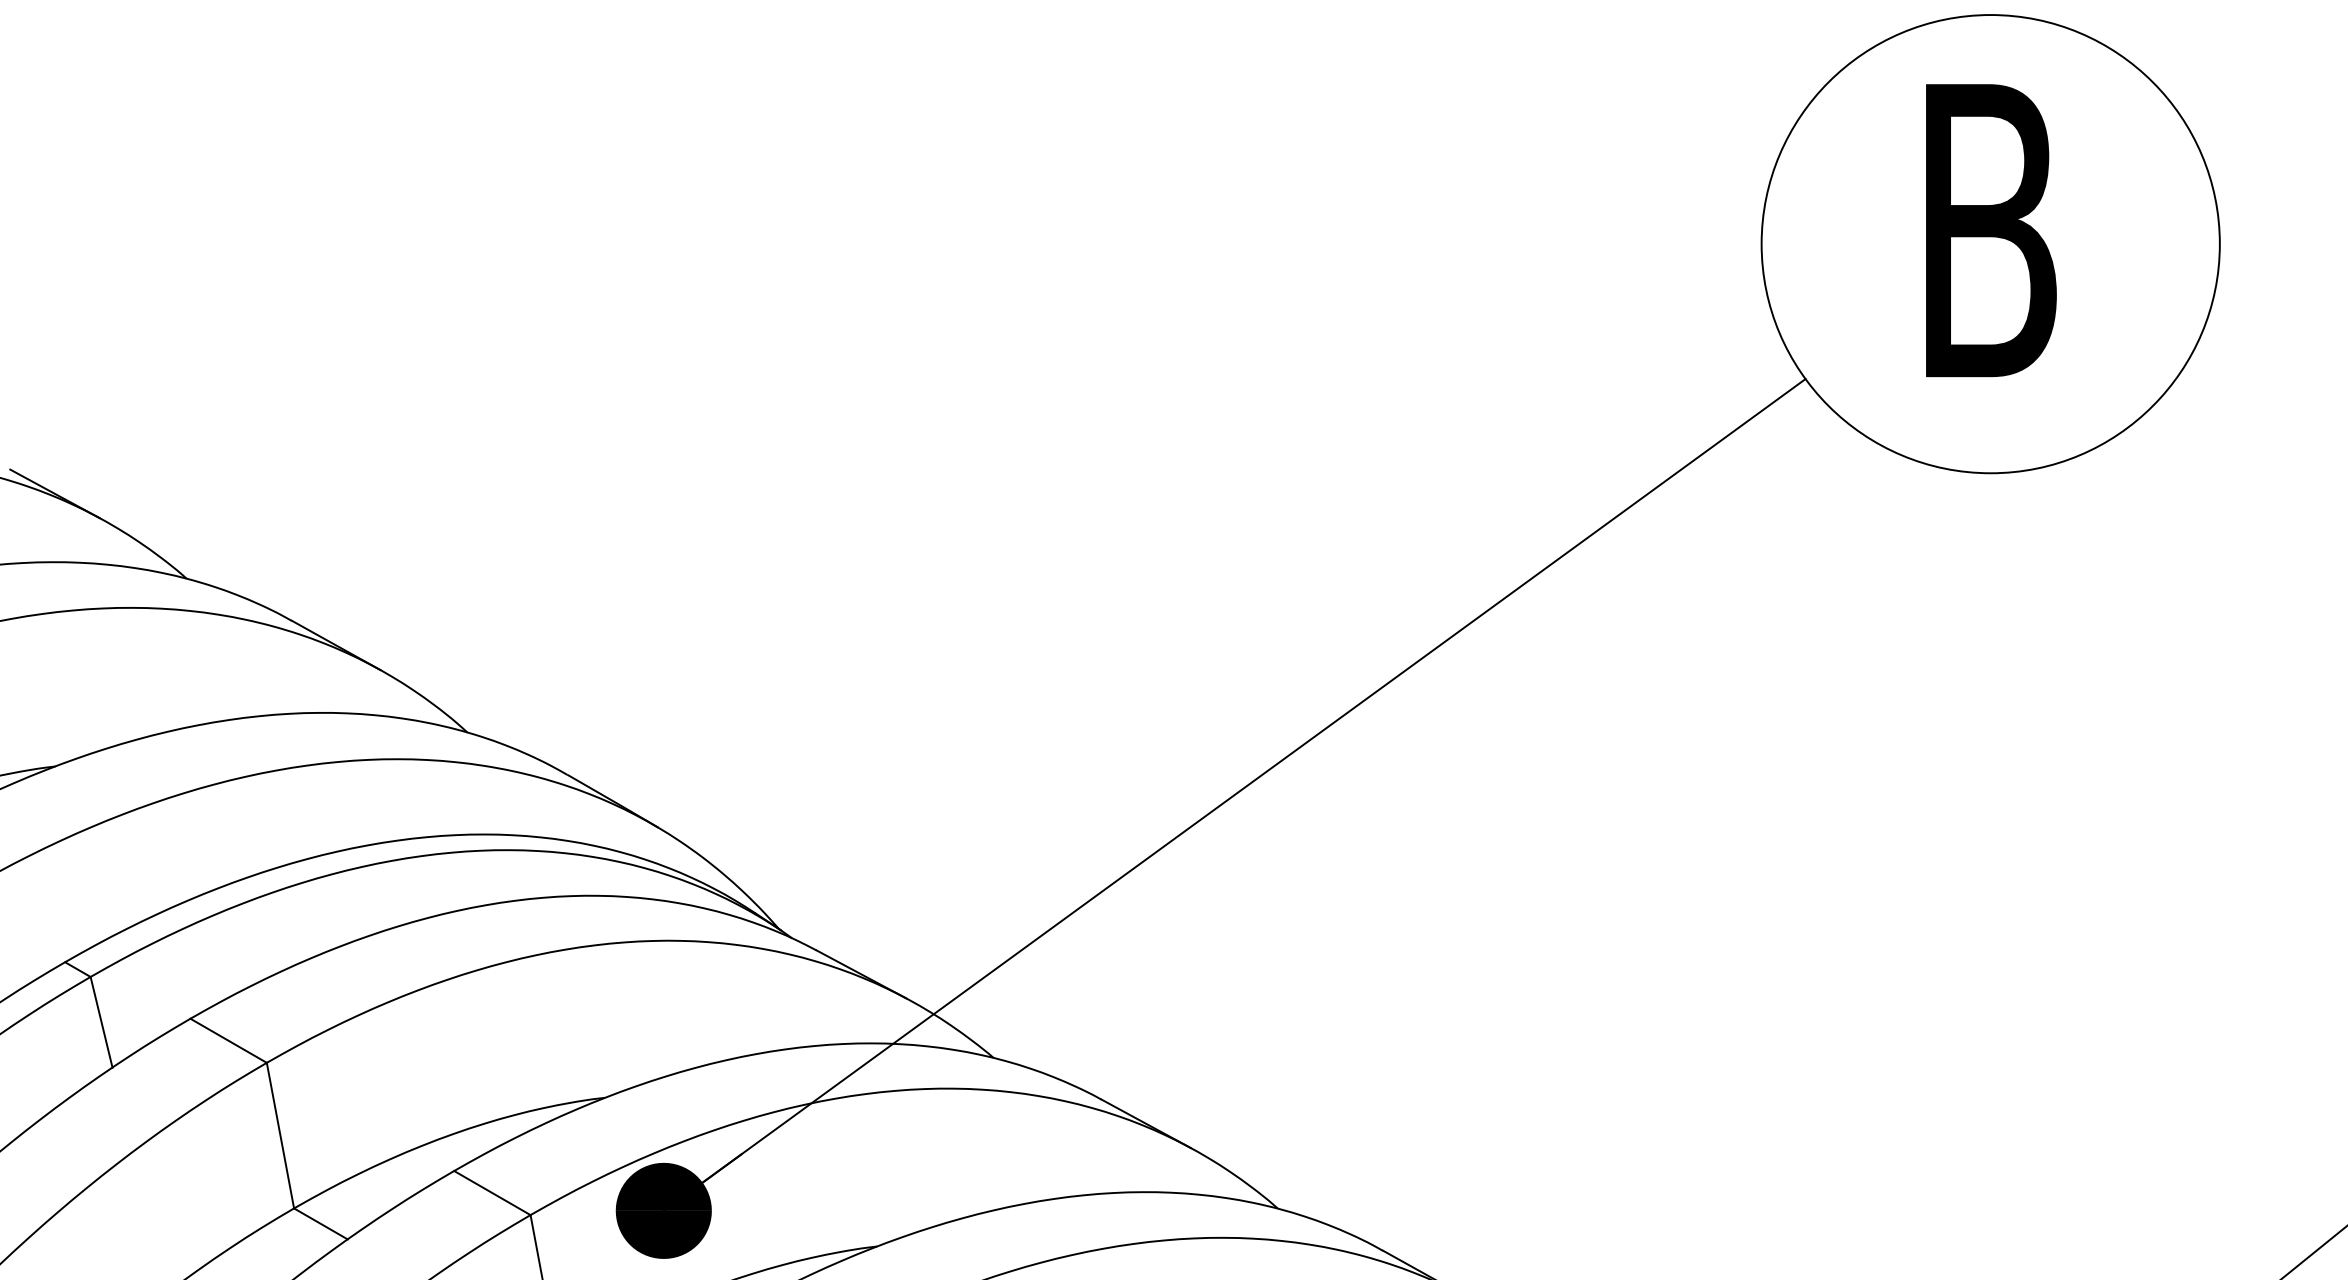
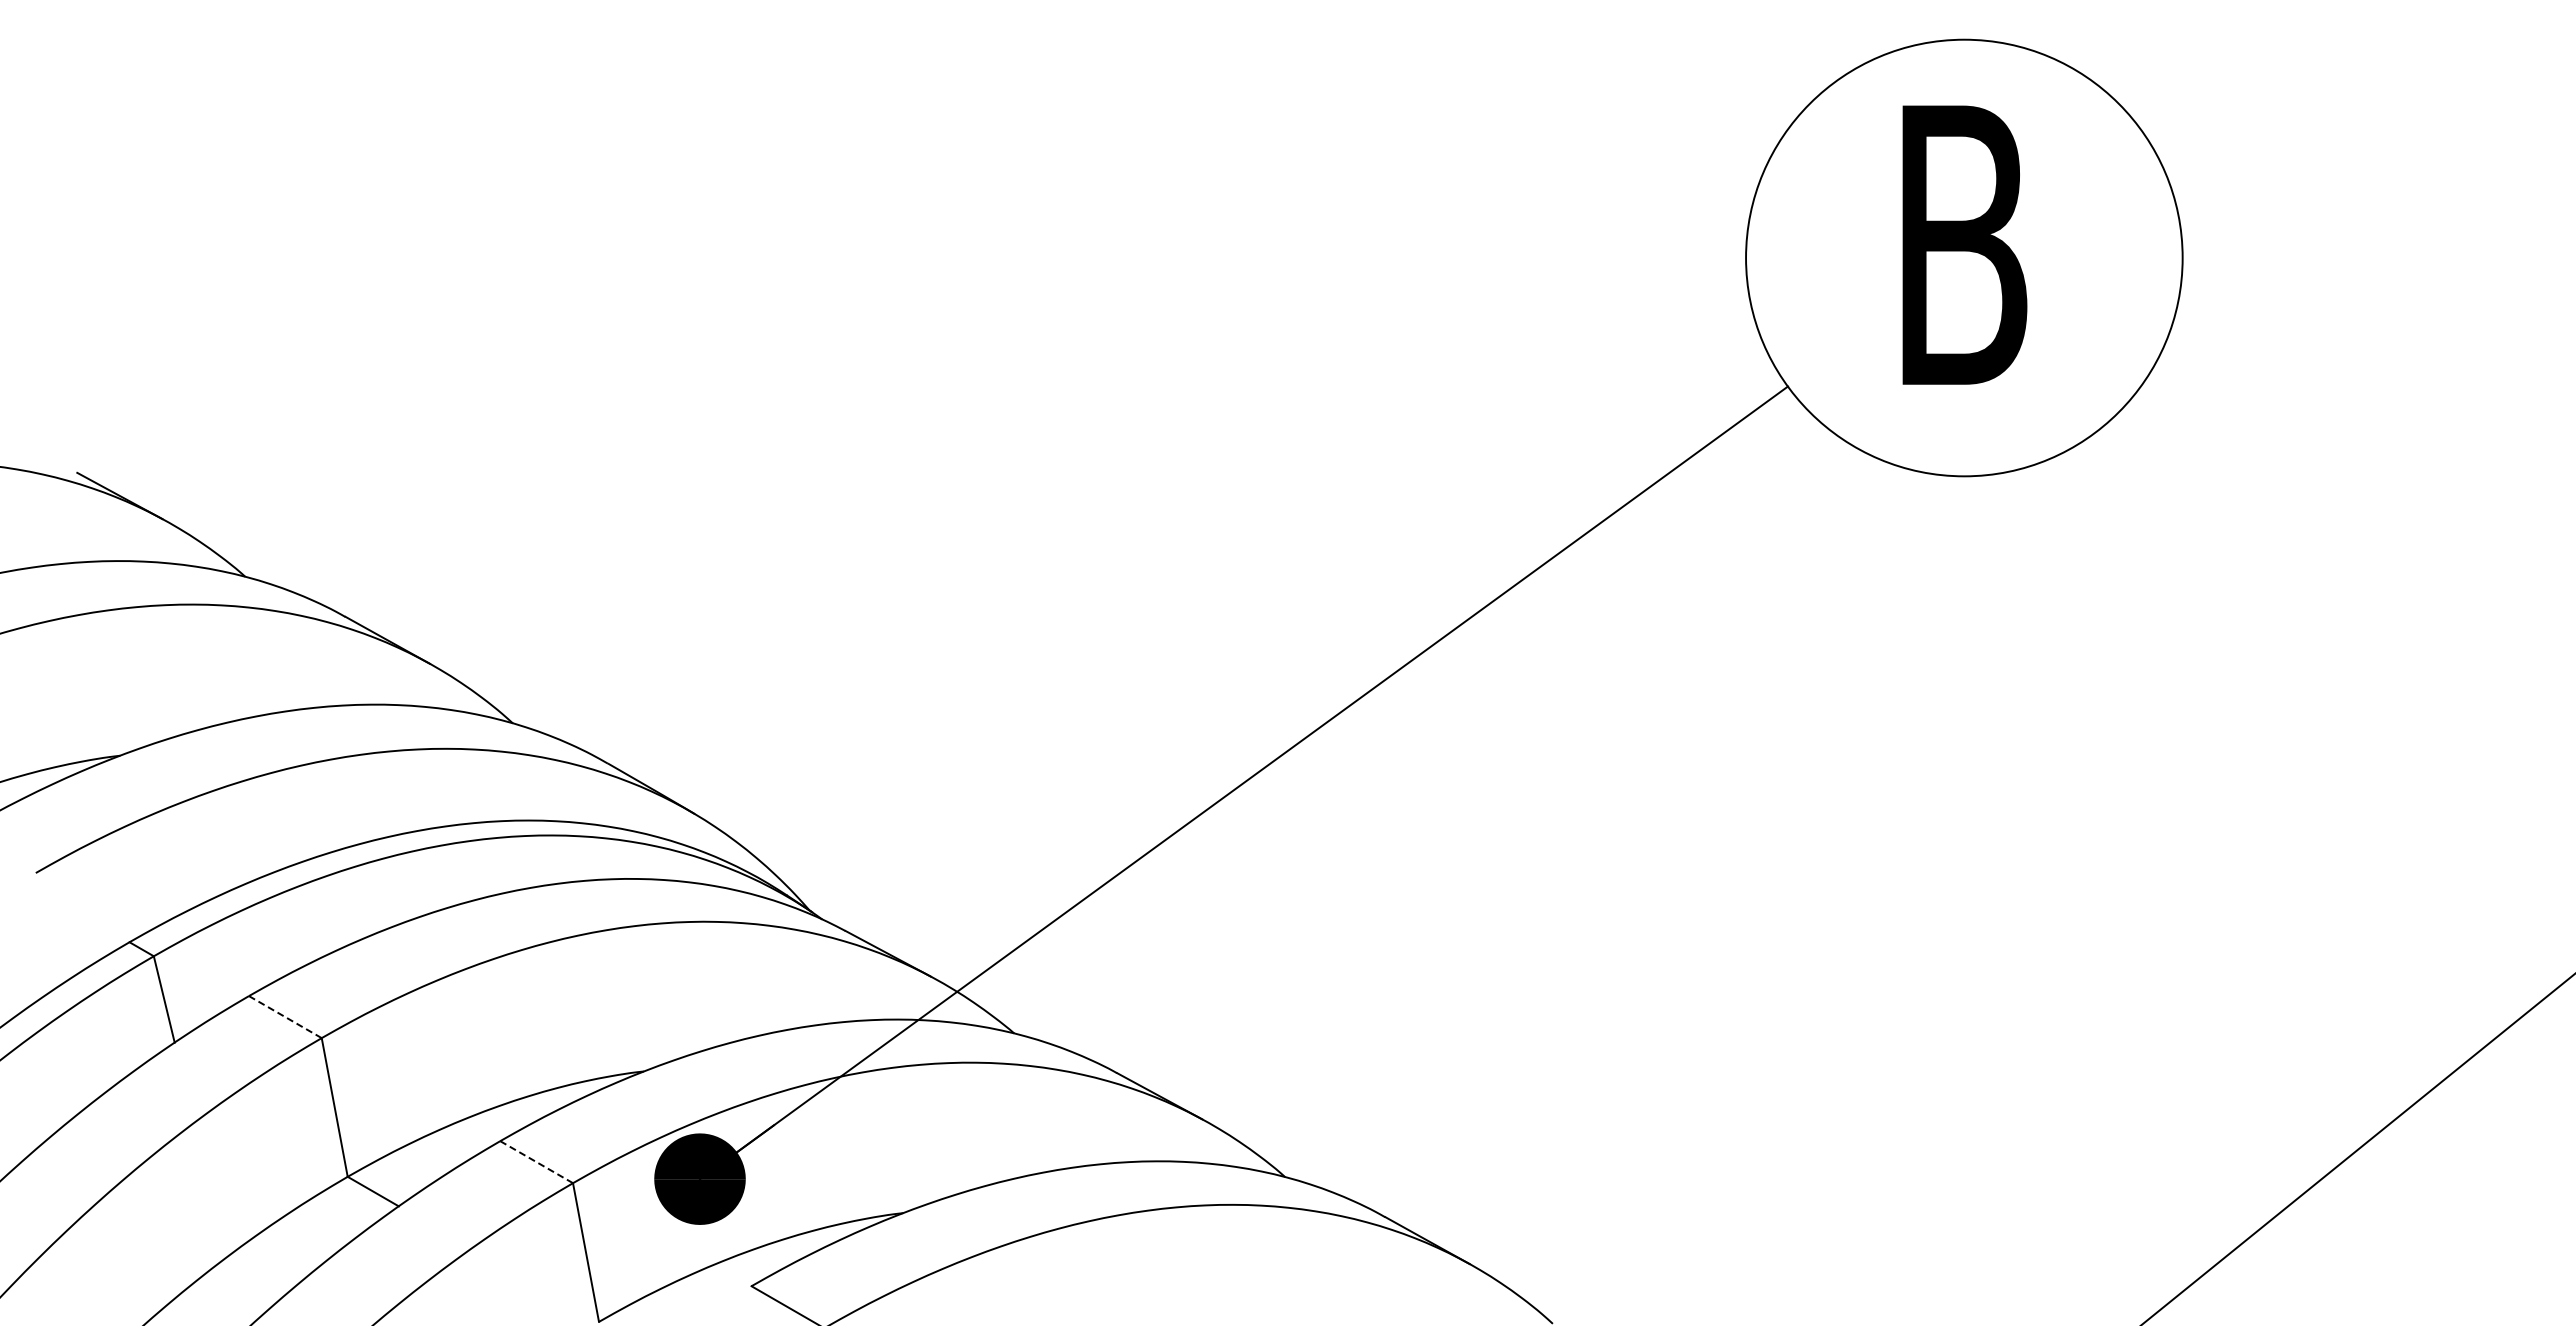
line: (228, 1041) -> (285, 1017), solid -> dashed
line: (493, 1193) -> (537, 1162), solid -> dashed

